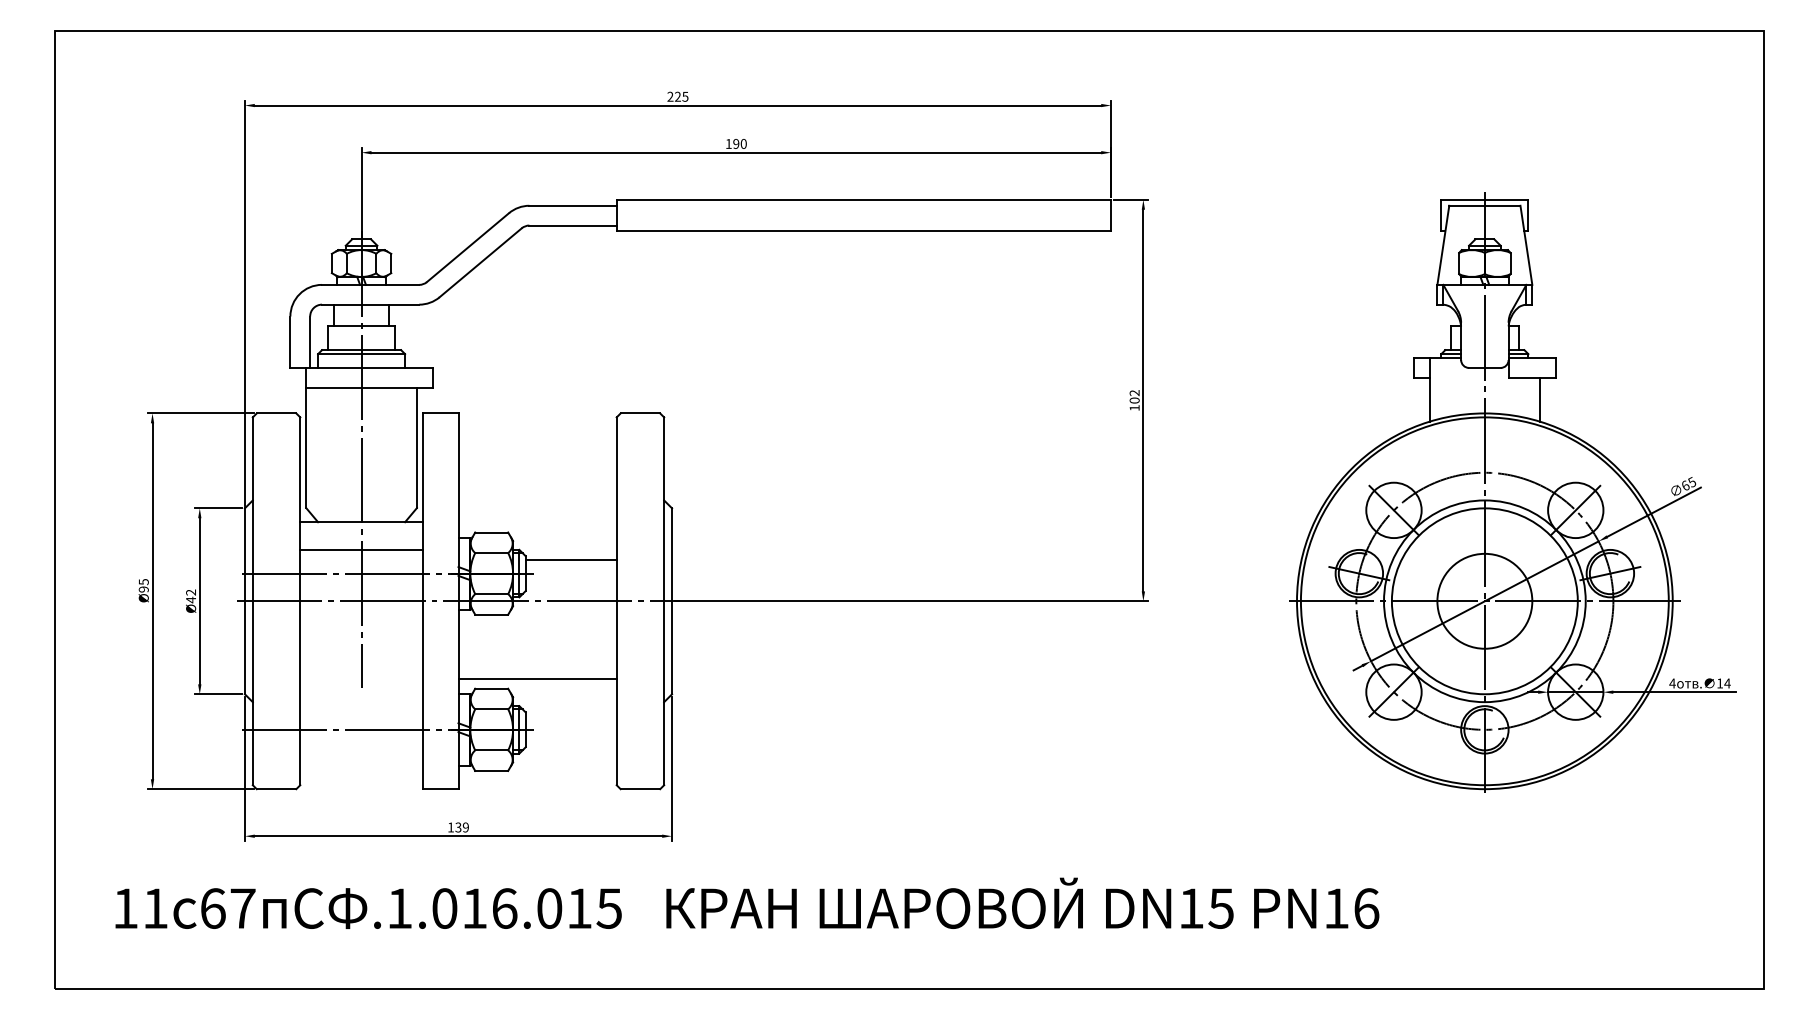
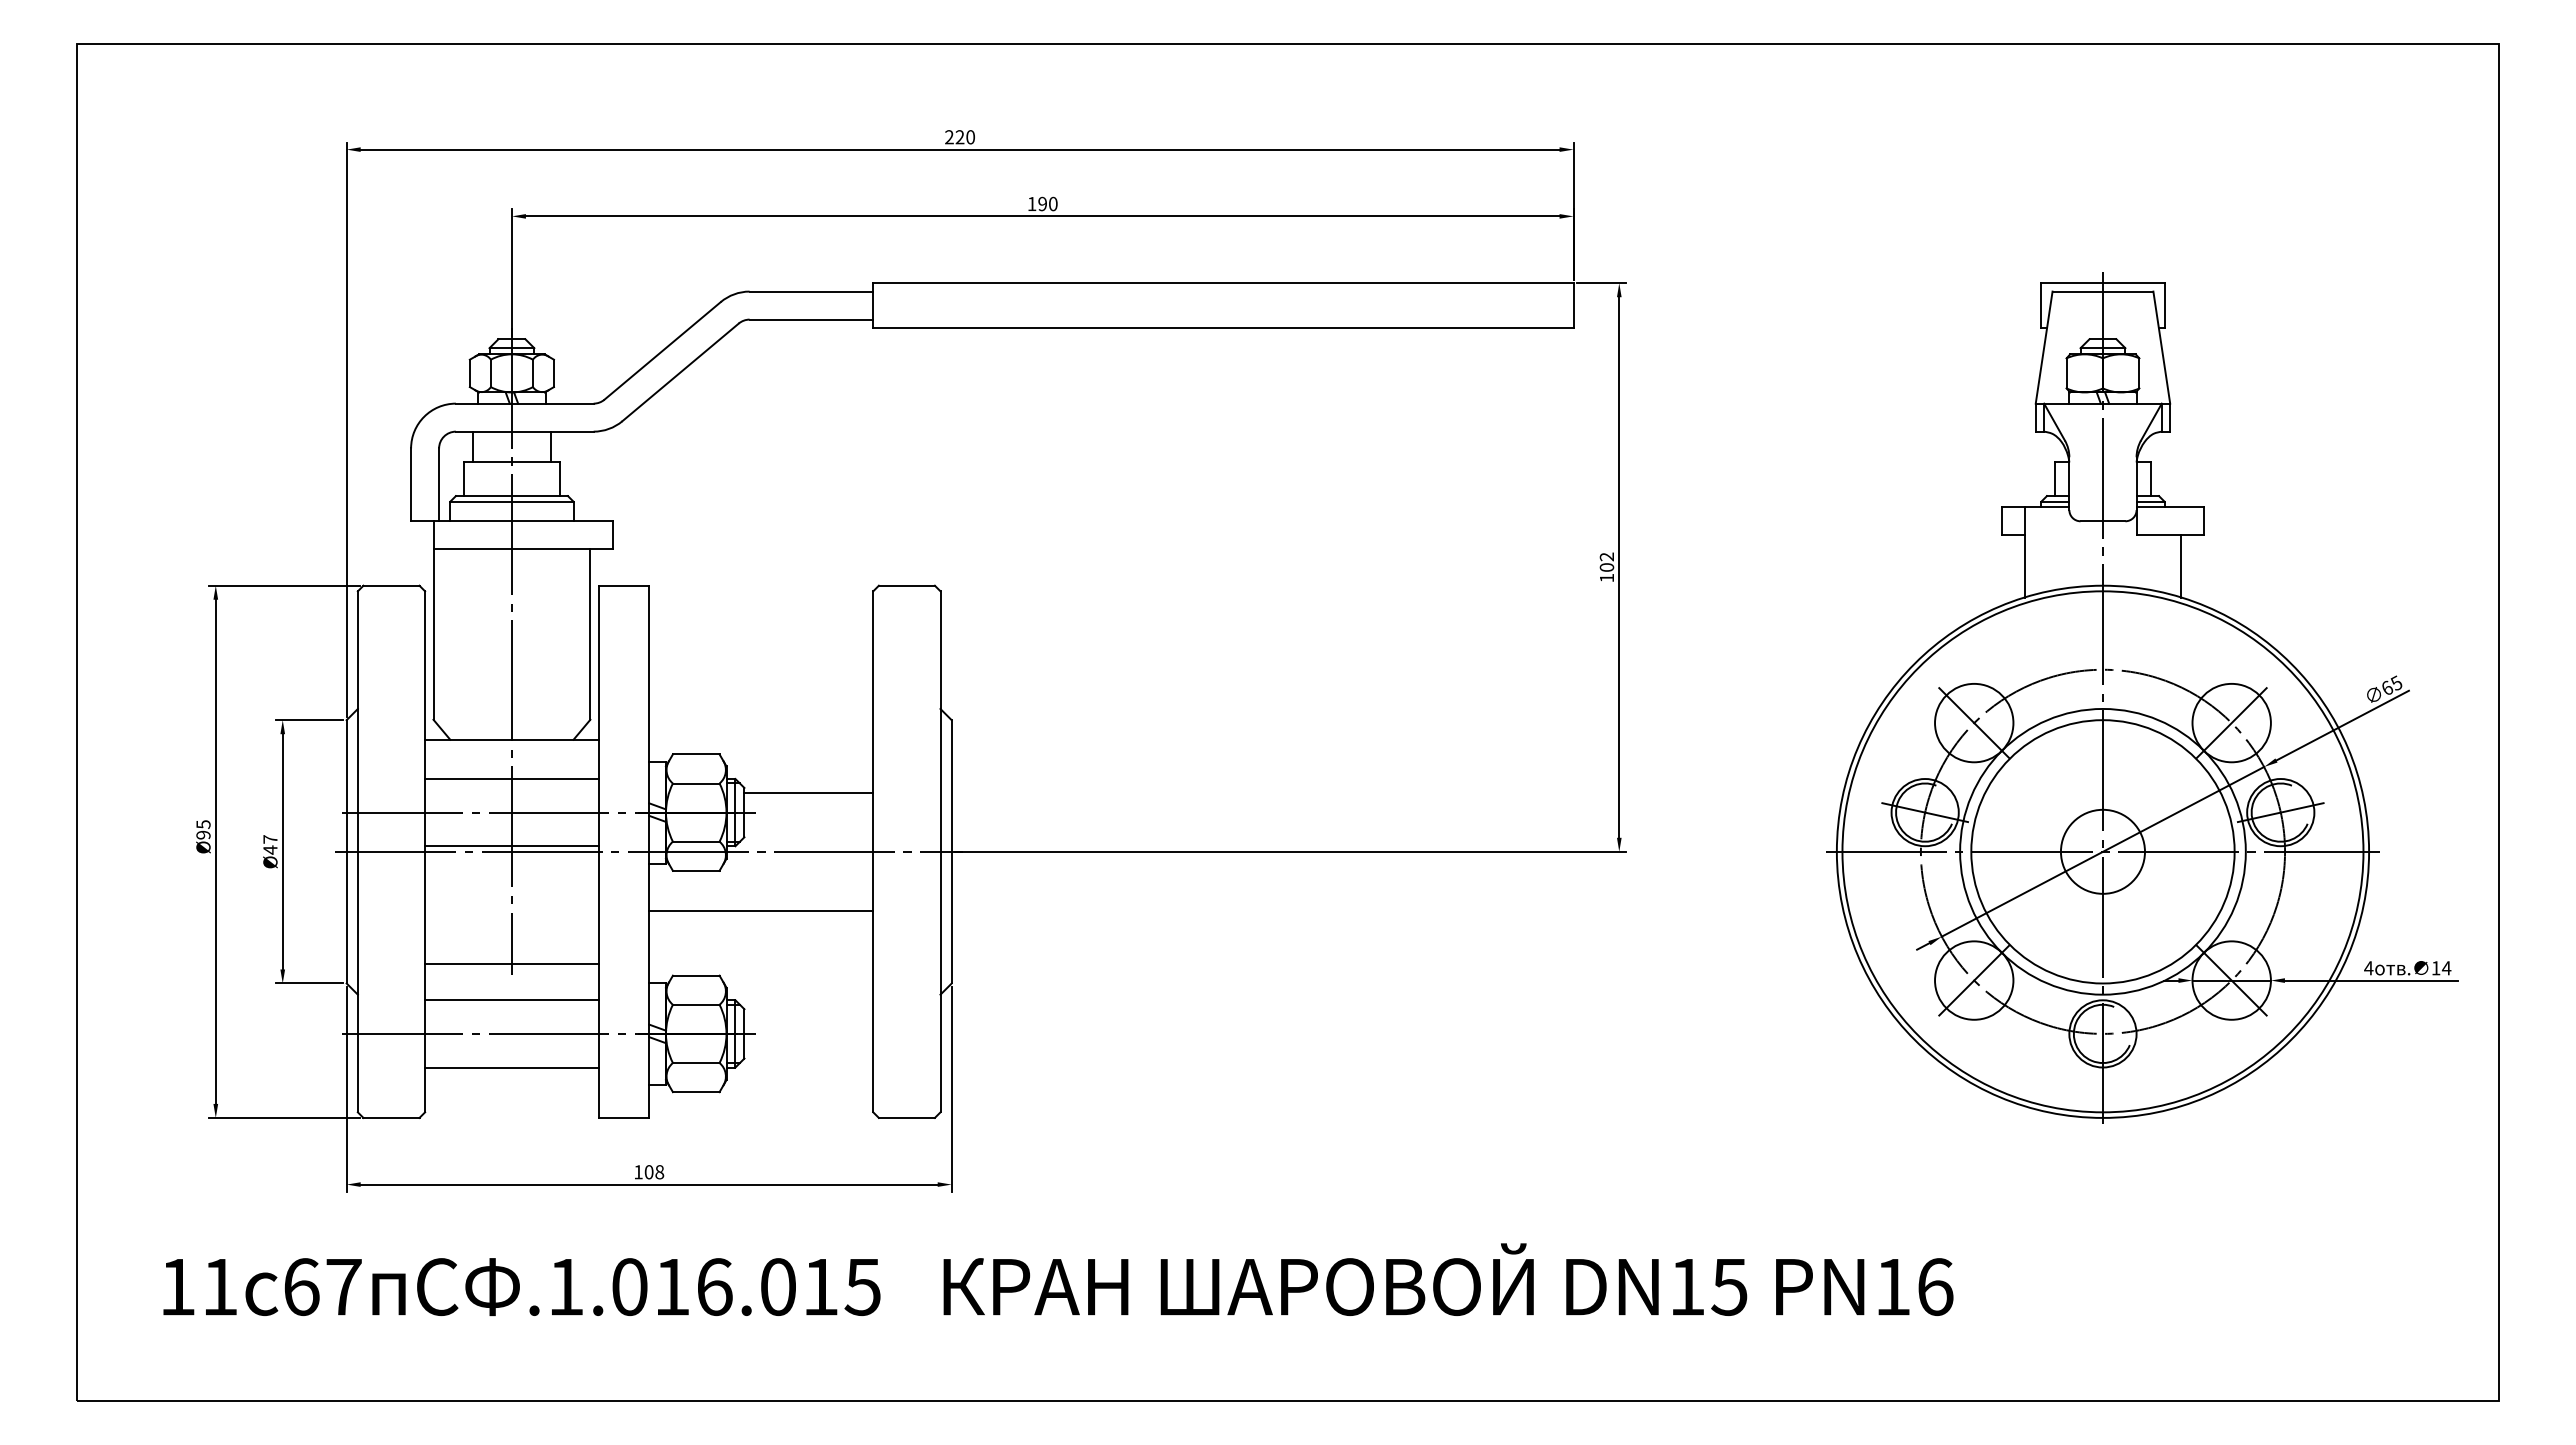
text: (685, 96) -> (970, 137), 225 -> 220
text: (191, 592) -> (270, 839), Ø42 -> Ø47
line: (361, 597) -> (511, 846), added
circle: (1484, 601) -> (2102, 851), size x0.62
line: (537, 678) -> (761, 910), moved
line: (361, 680) -> (511, 963), added
line: (361, 706) -> (511, 1000), added
line: (361, 753) -> (511, 1067), added
text: (462, 827) -> (654, 1172), 139 -> 108

